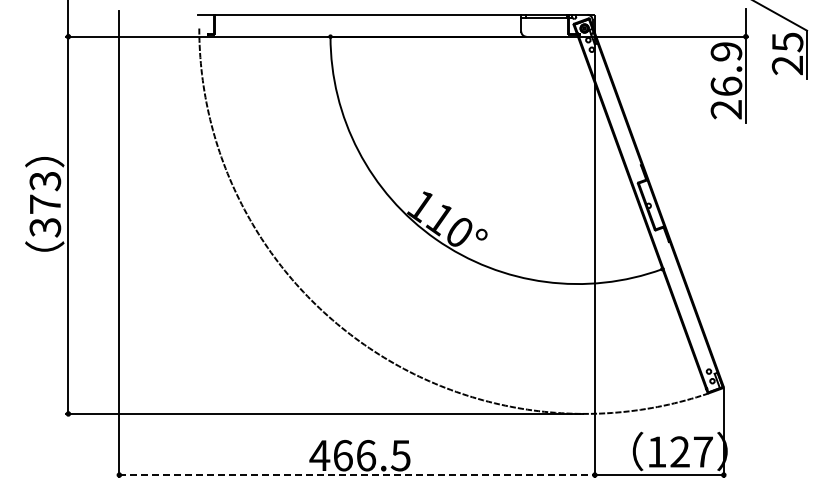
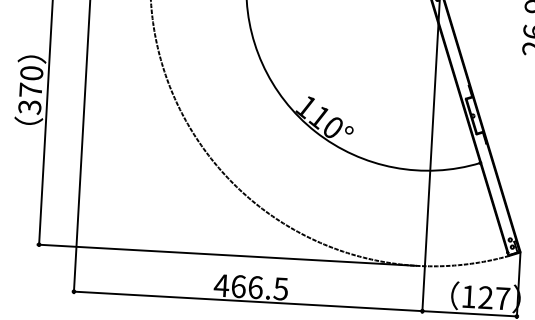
text: (45, 181) -> (31, 73), 373 -> 370
line: (357, 475) -> (248, 301), dashed -> solid

